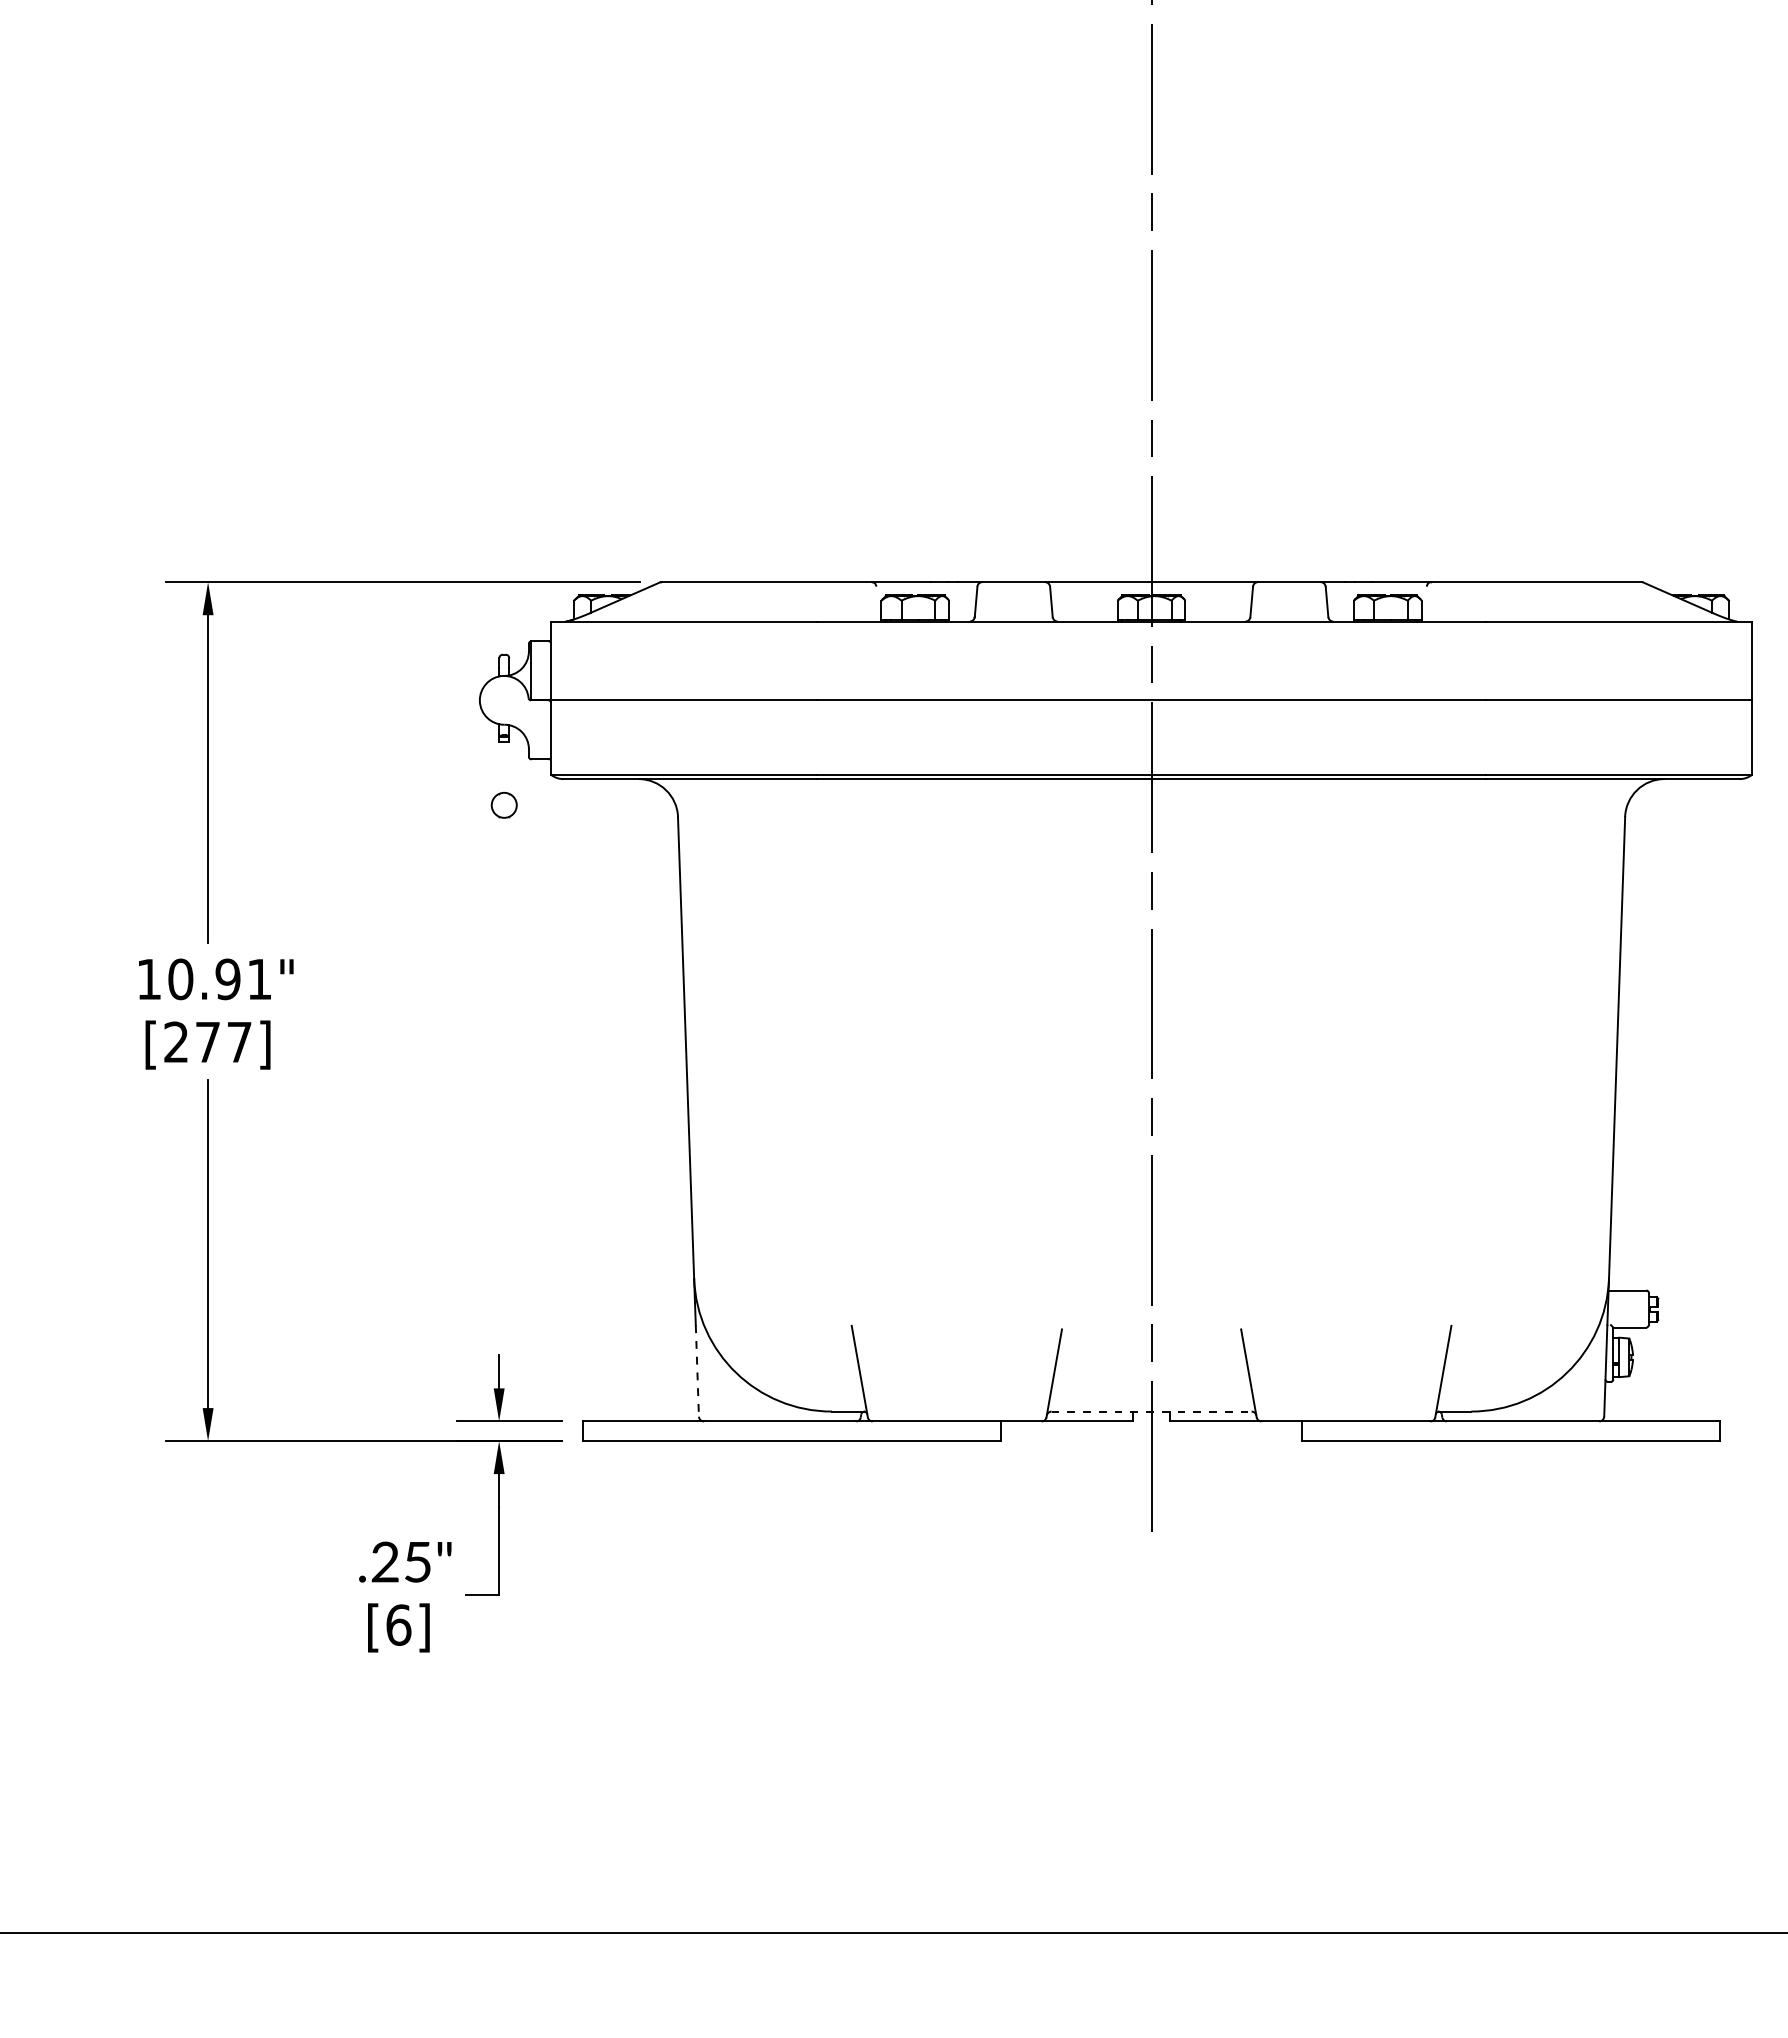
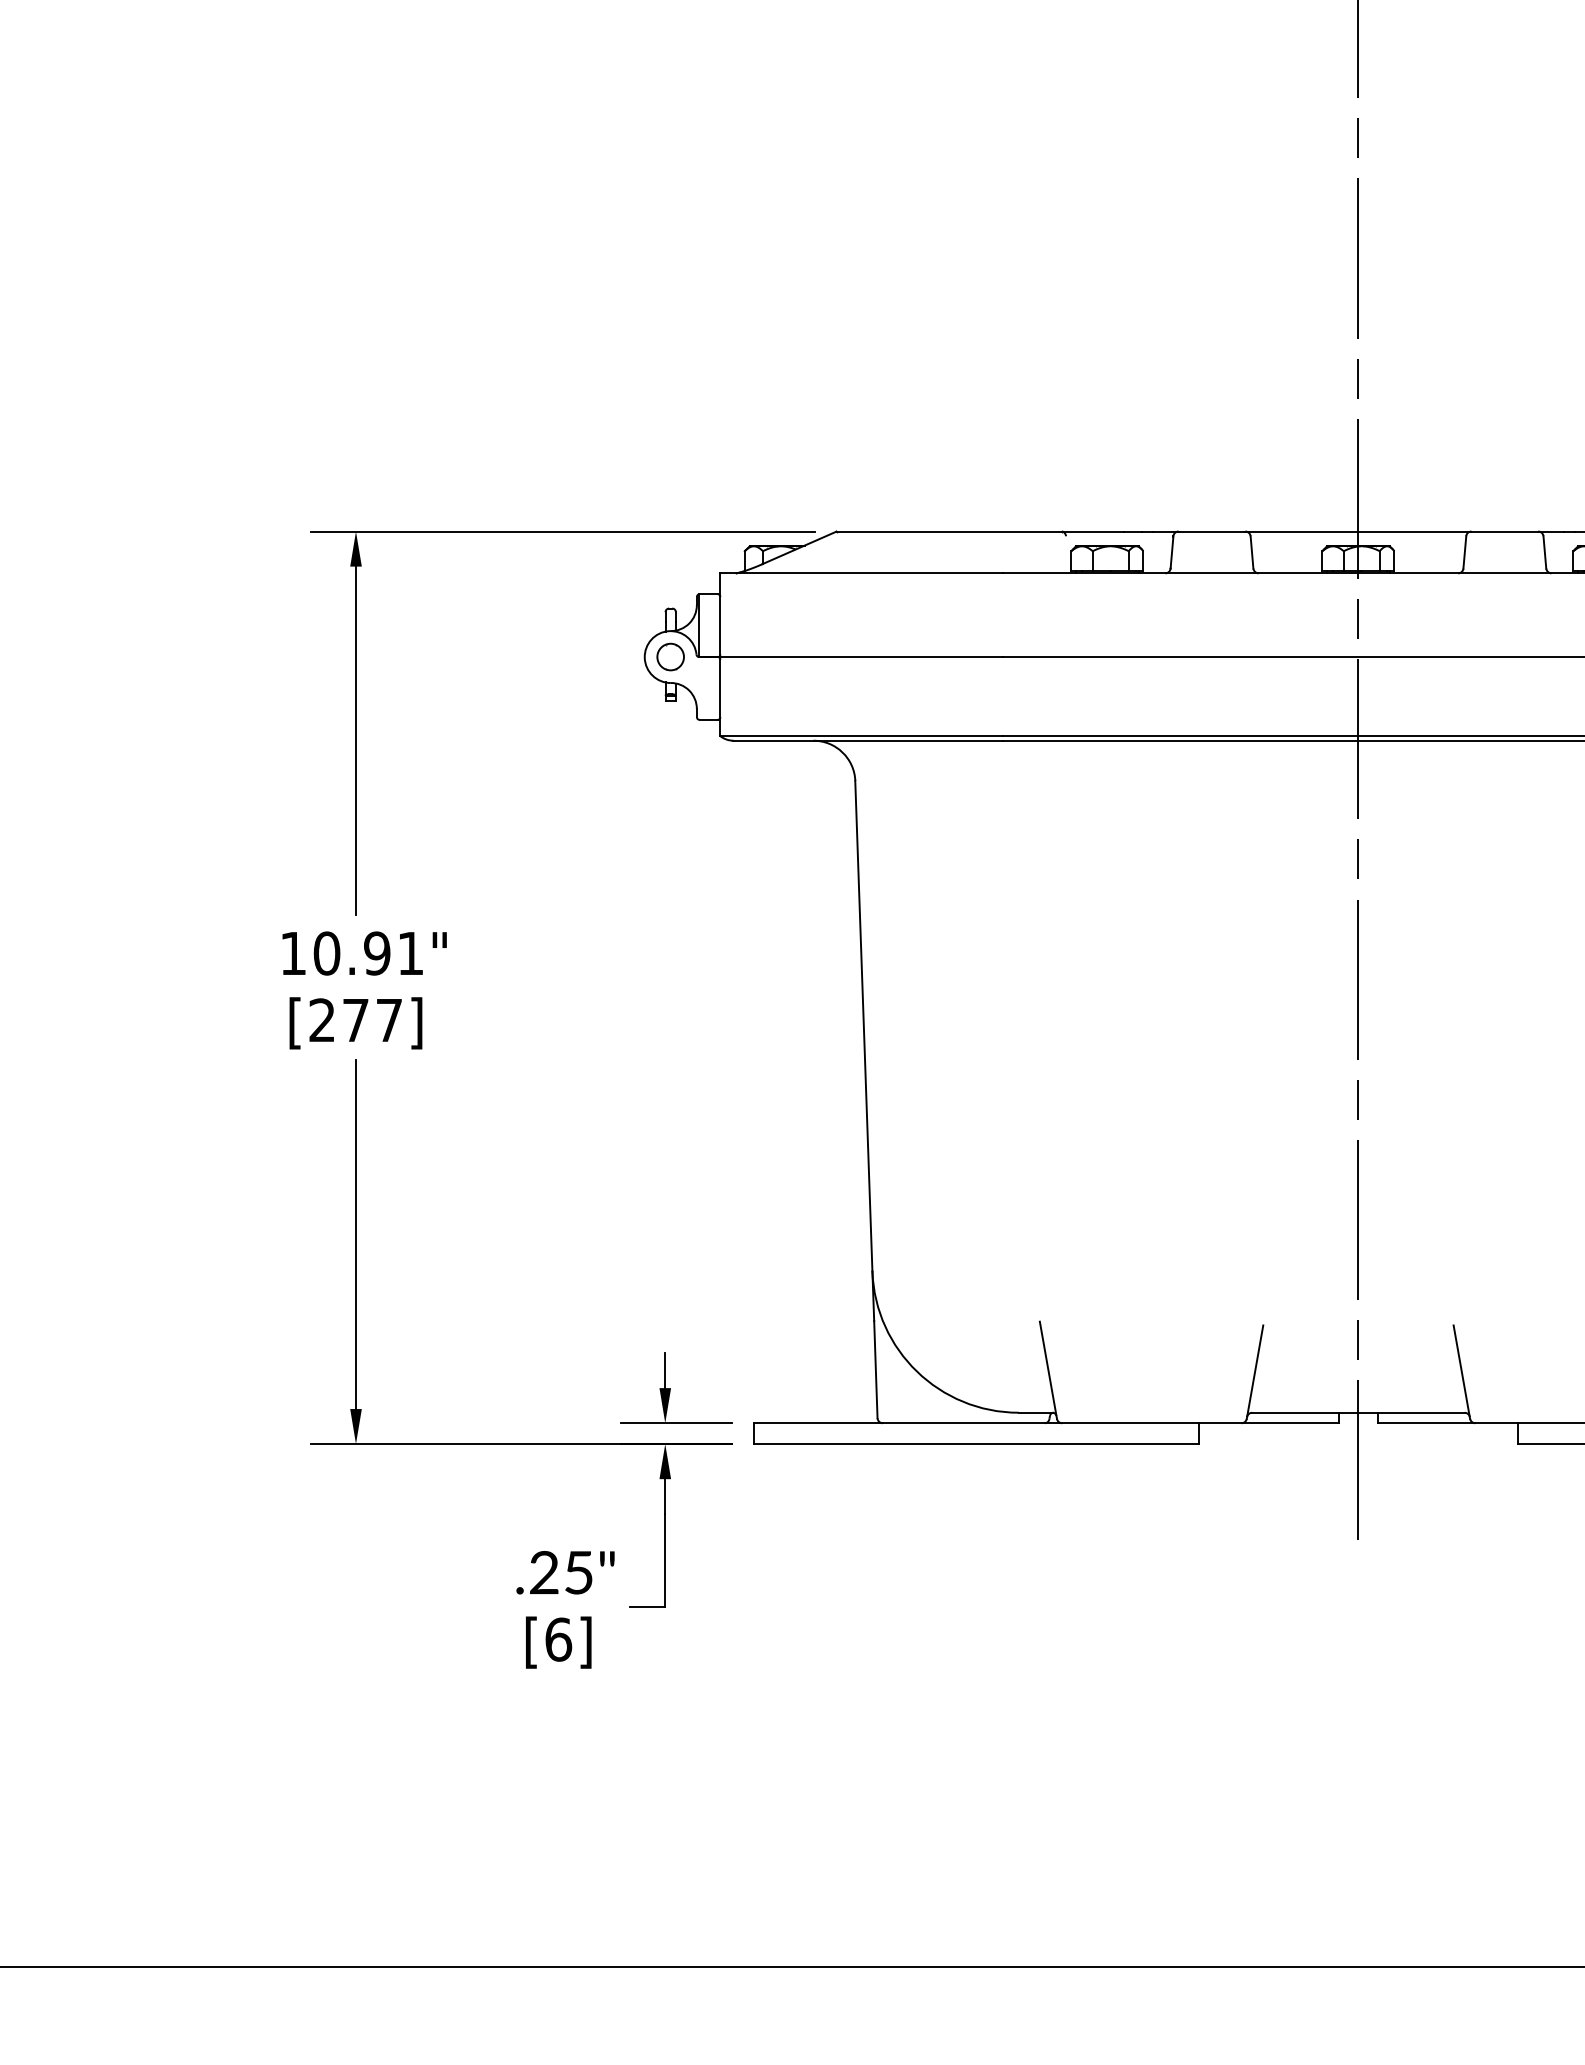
circle: (503, 804) -> (669, 656), moved
line: (697, 1370) -> (875, 1369), dashed -> solid
line: (1151, 1411) -> (1358, 1412), dashed -> solid

